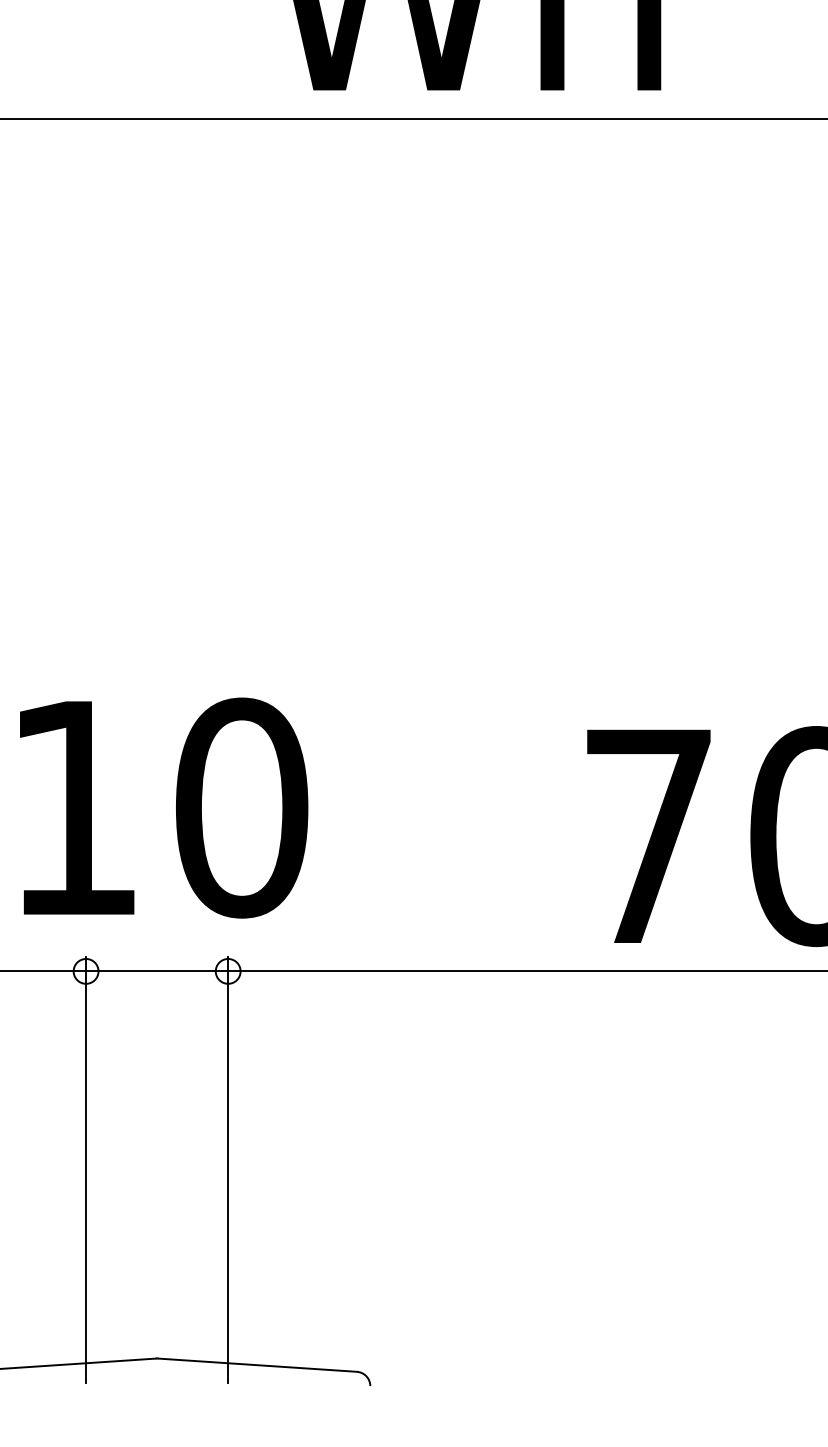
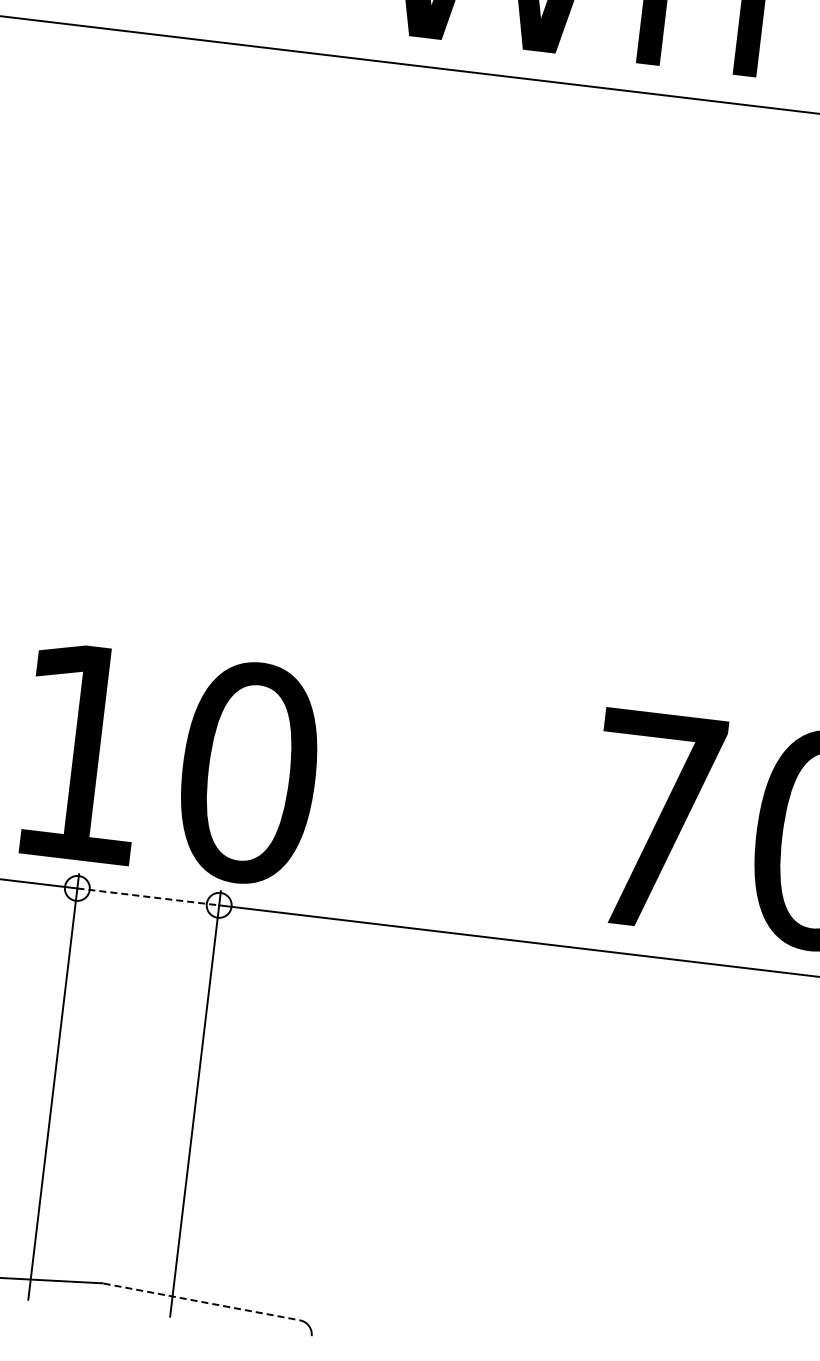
text: (164, 807) -> (171, 763), moved
line: (157, 971) -> (148, 897), solid -> dashed
line: (258, 1365) -> (202, 1302), solid -> dashed

